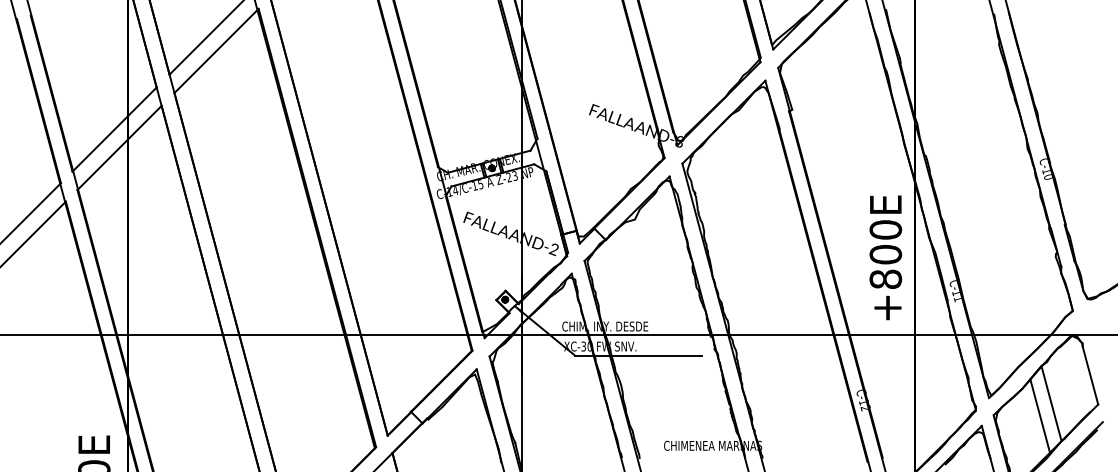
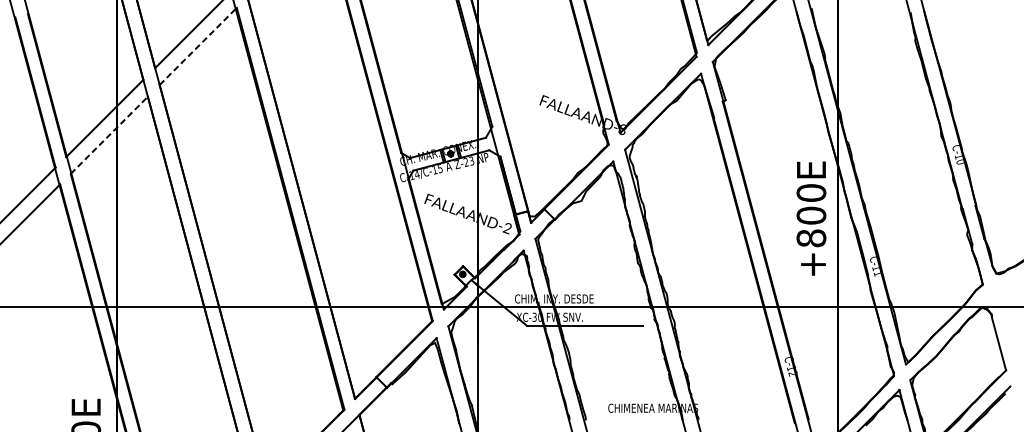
line: (216, 50) -> (198, 46), solid -> dashed
line: (119, 148) -> (109, 135), solid -> dashed
text: (885, 257) -> (811, 218), moved
line: (1051, 403) -> (963, 369), removed
line: (1040, 415) -> (953, 380), removed

